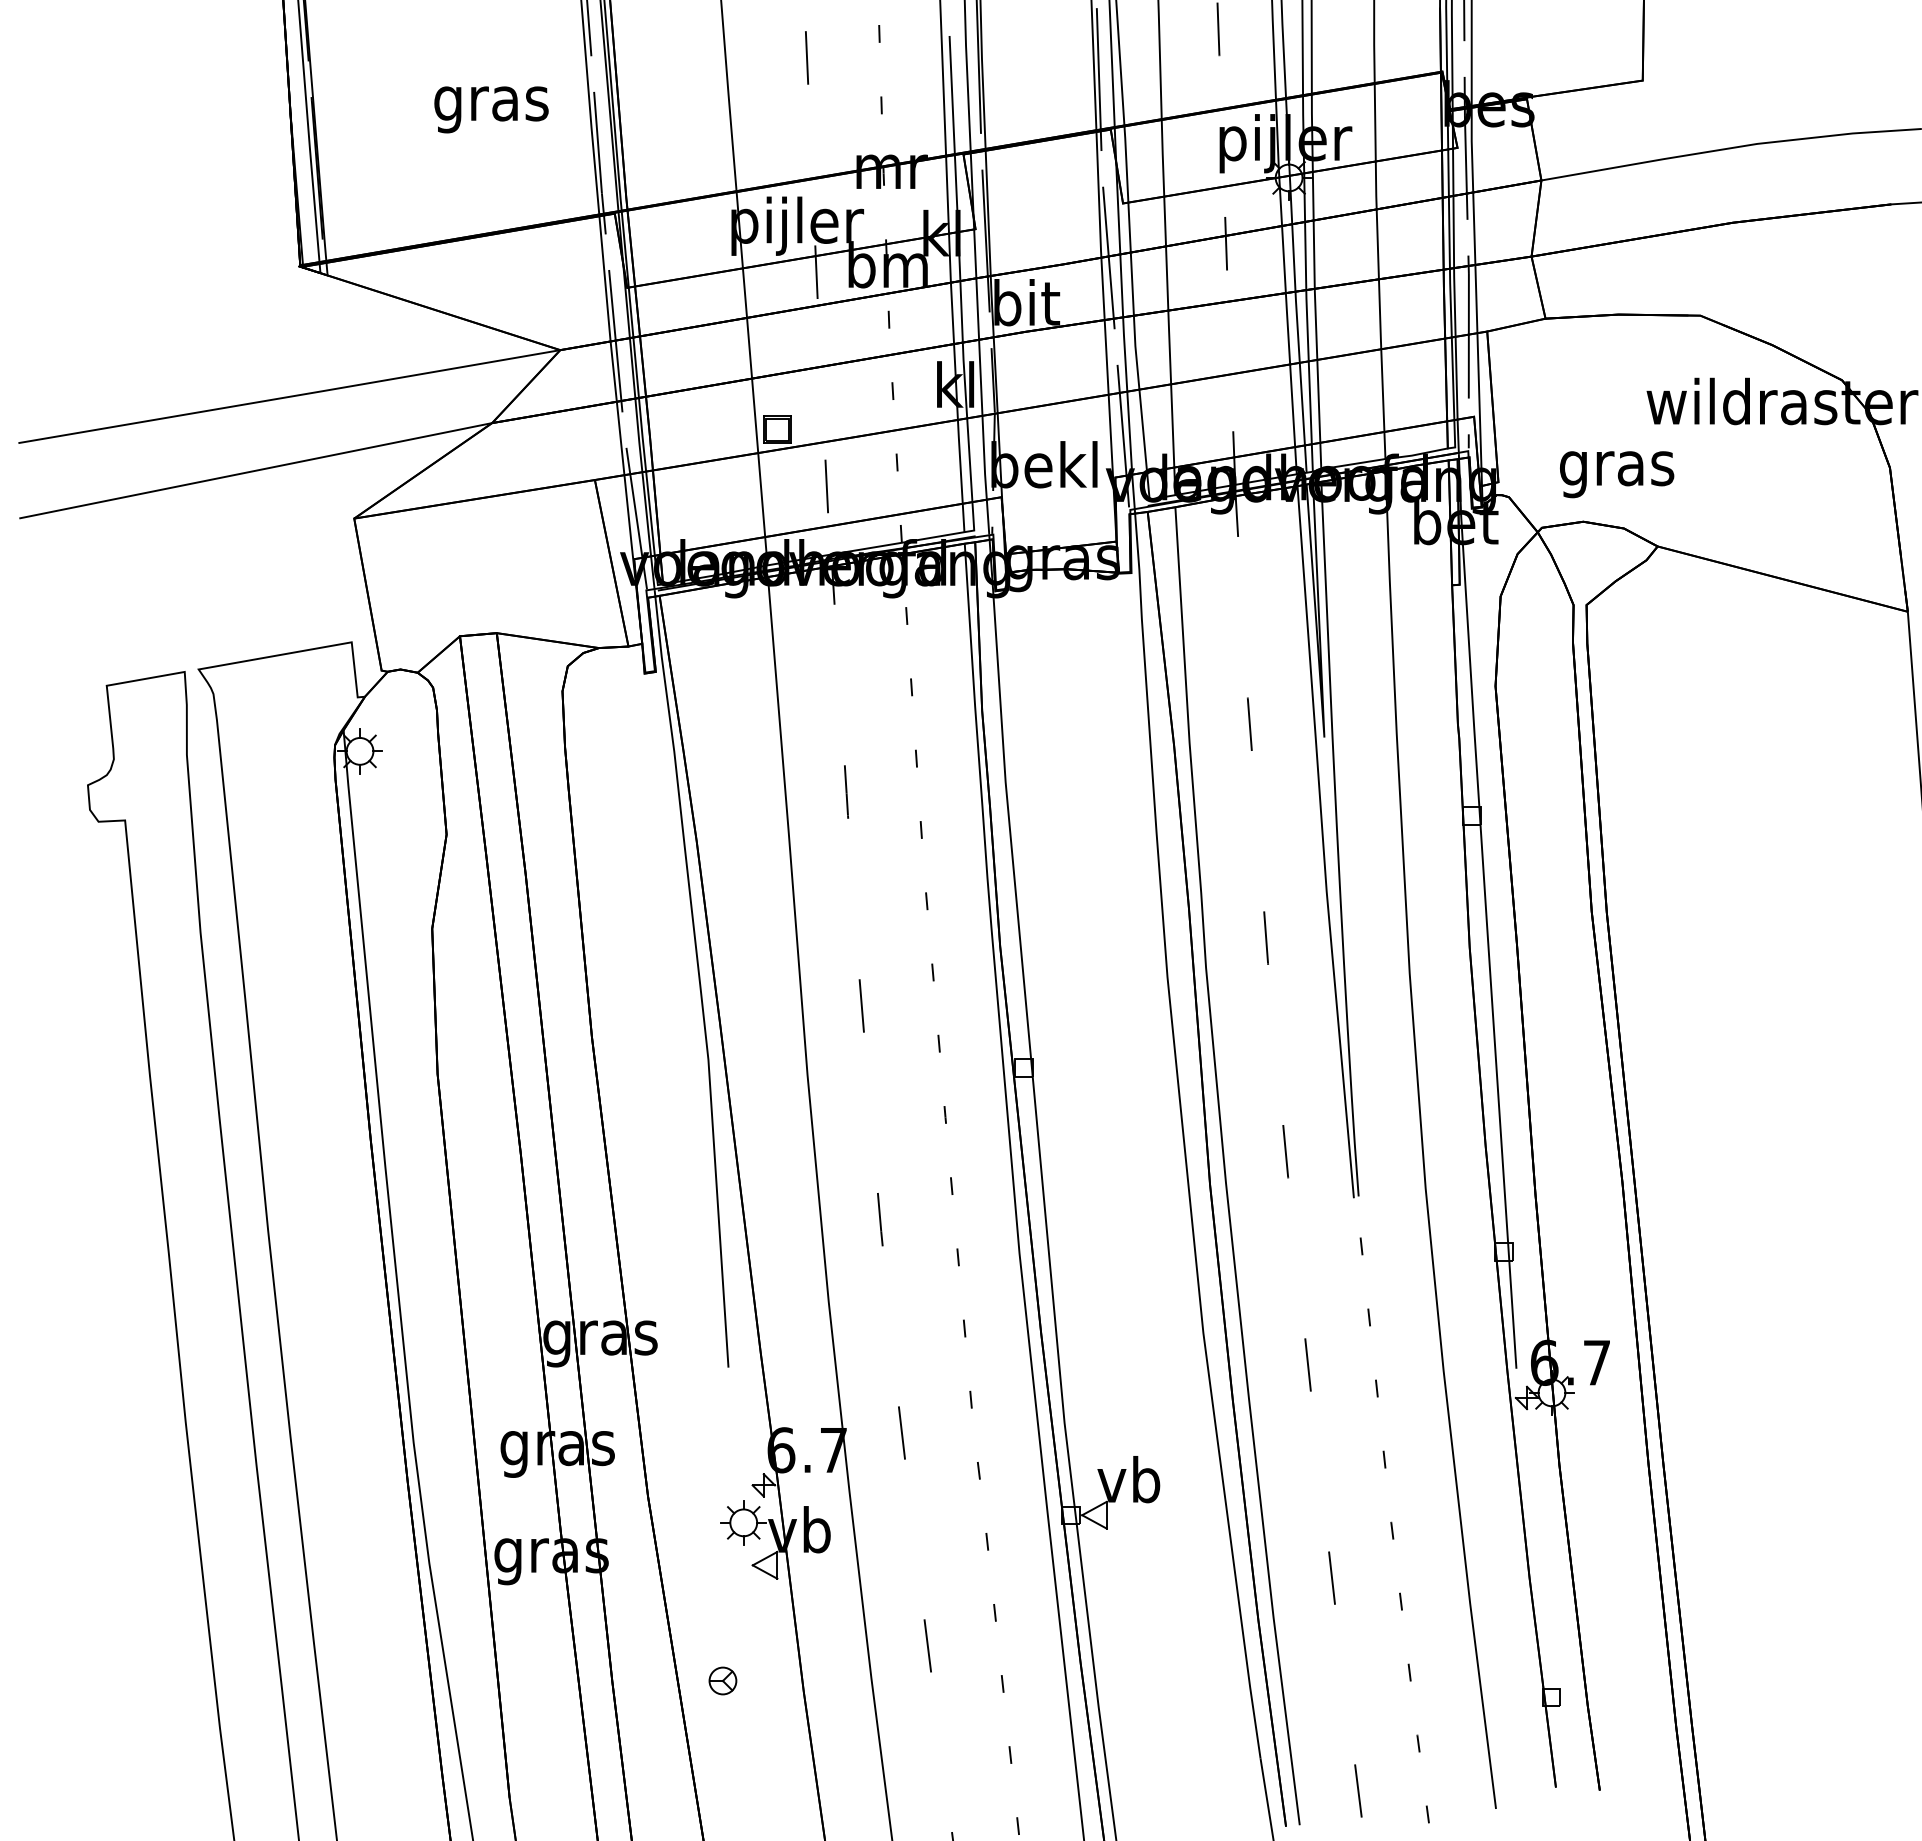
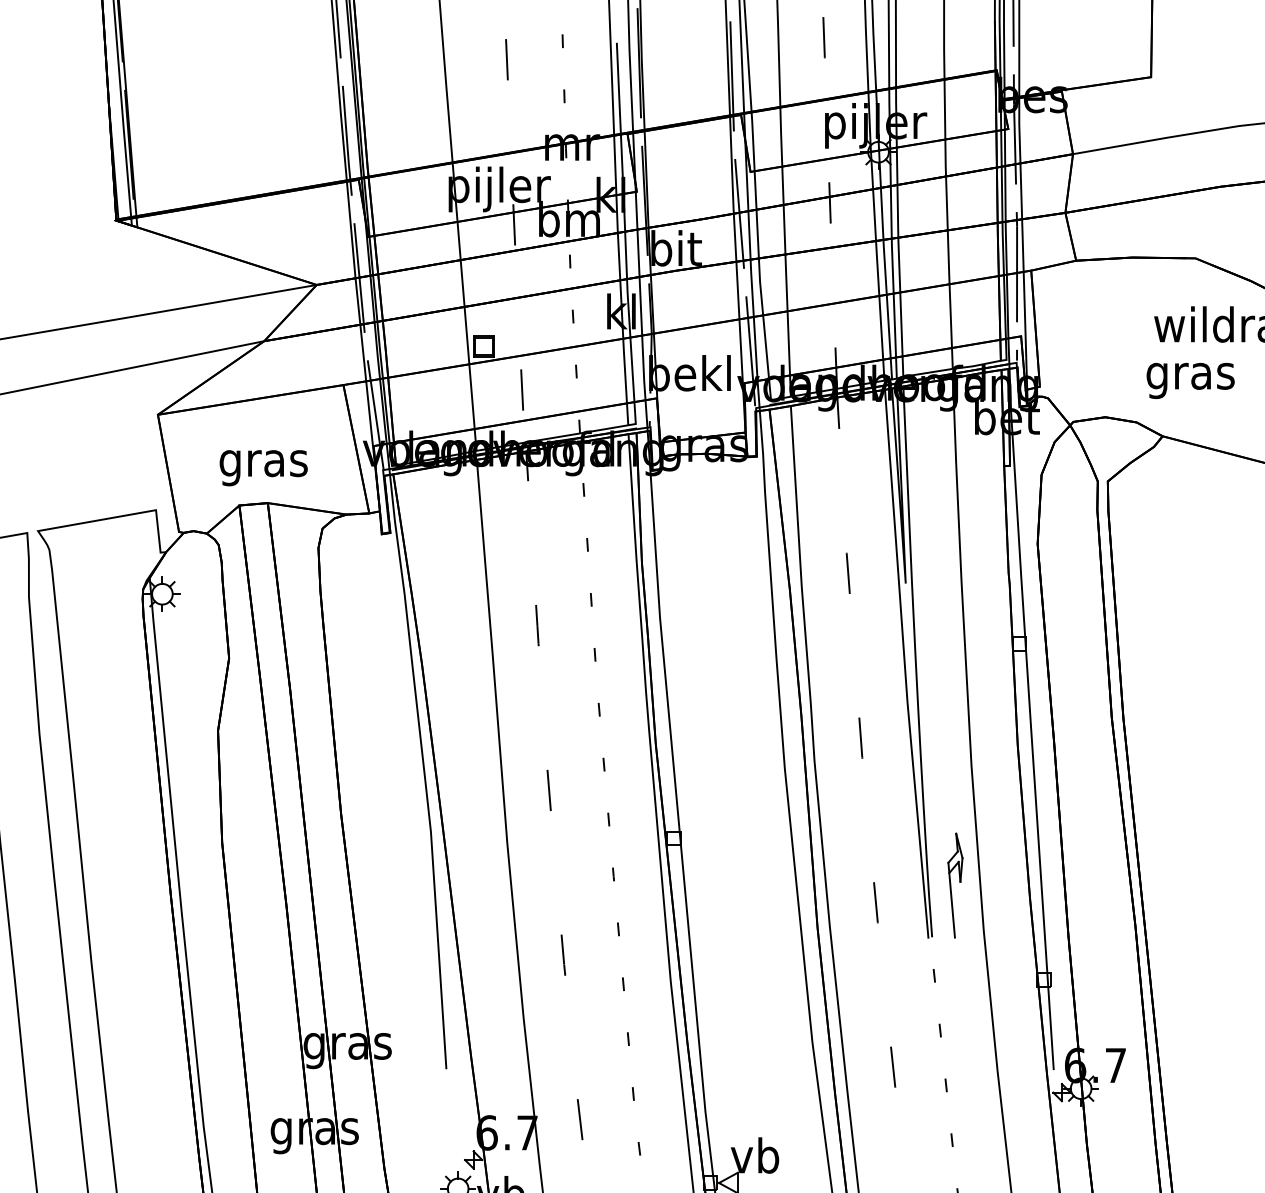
text: (491, 109) -> (263, 467), moved
text: (1617, 474) -> (1191, 380), moved
part: (1388, 1129) -> (955, 885), added

